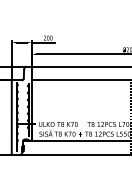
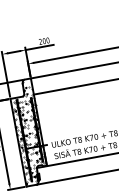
hatch: (21, 110) -> (28, 132), added

